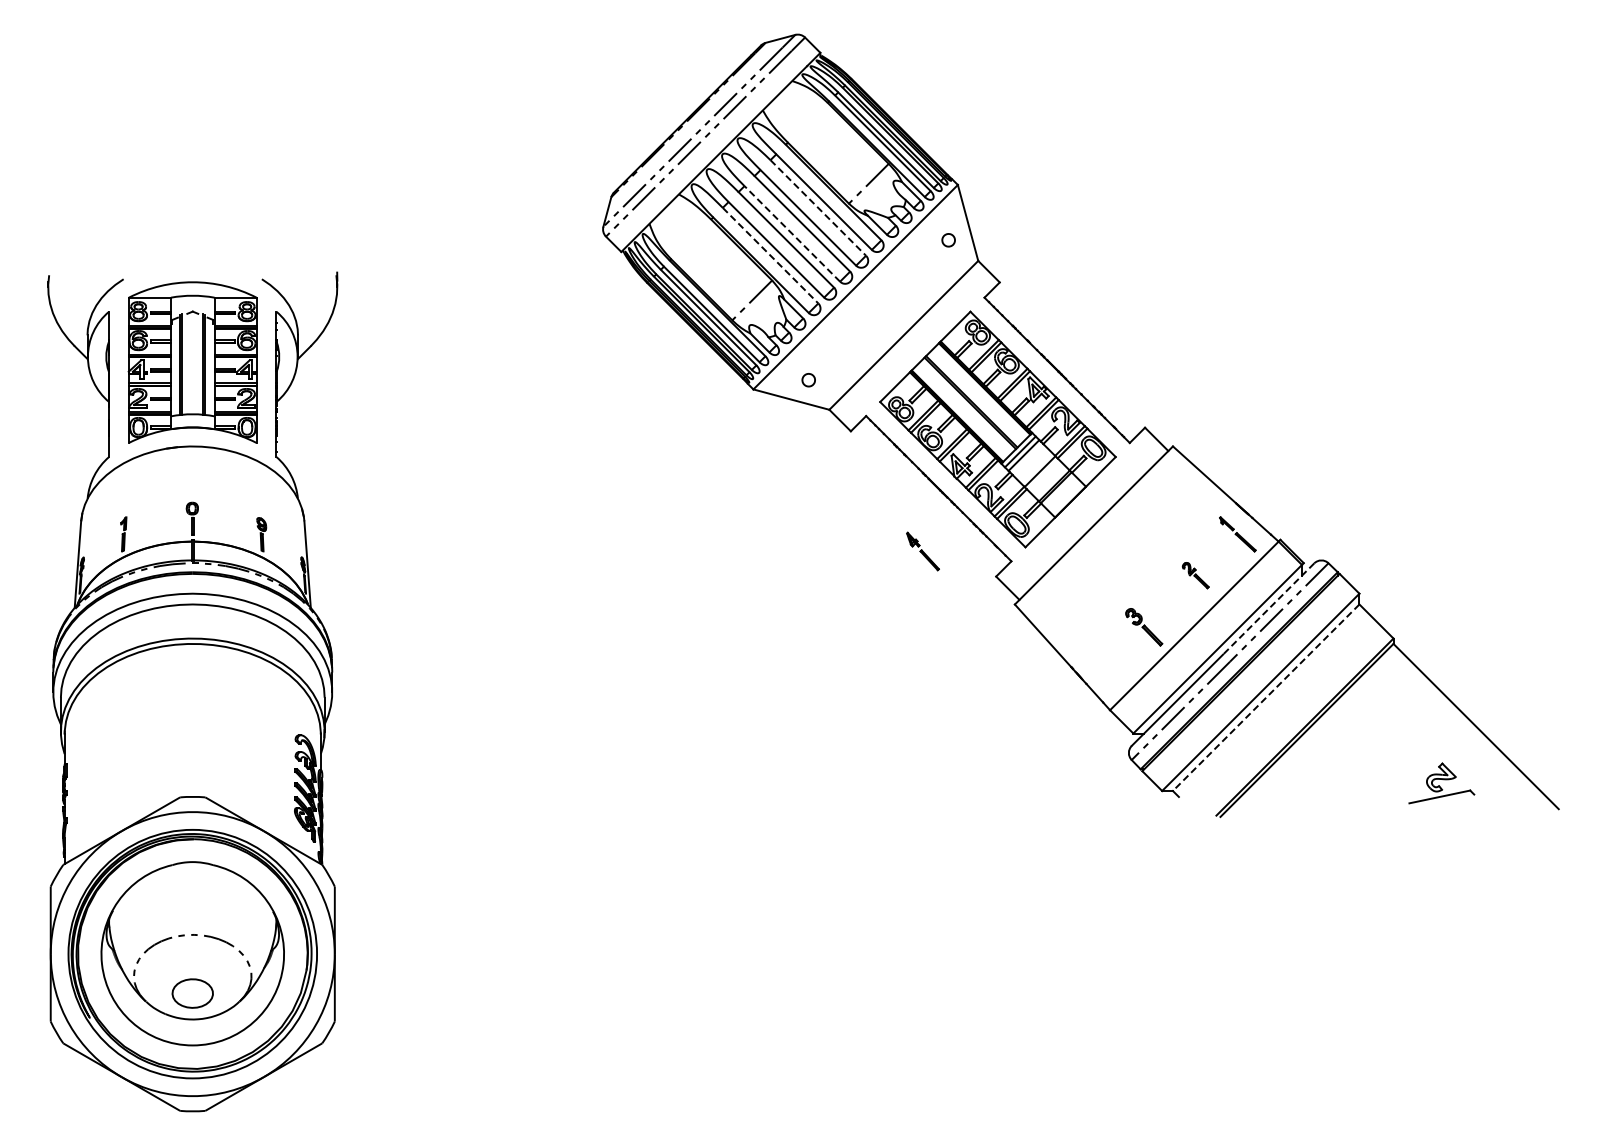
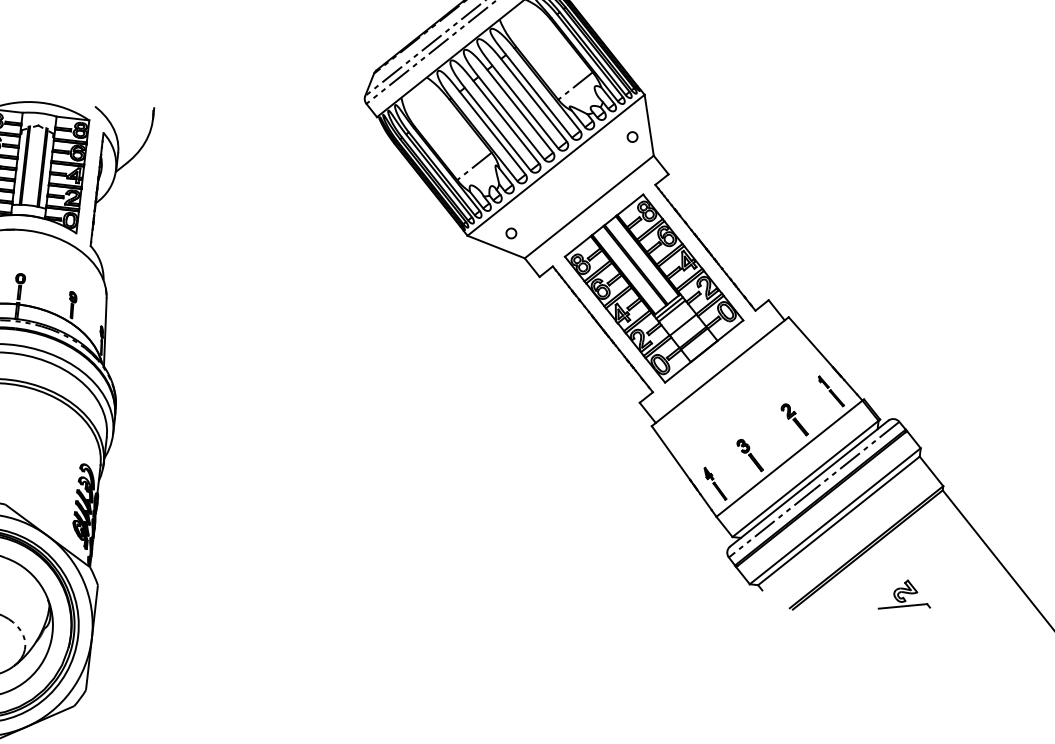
line: (818, 207) -> (534, 100), dashed -> solid
line: (792, 233) -> (511, 117), dashed -> solid
line: (770, 255) -> (492, 133), dashed -> solid
part: (922, 551) -> (715, 483), moved
part: (1195, 575) -> (794, 419), size x1.43
line: (1268, 609) -> (848, 452), dashed -> solid
line: (1266, 697) -> (839, 520), dashed -> solid
part: (1441, 783) -> (905, 596), moved

